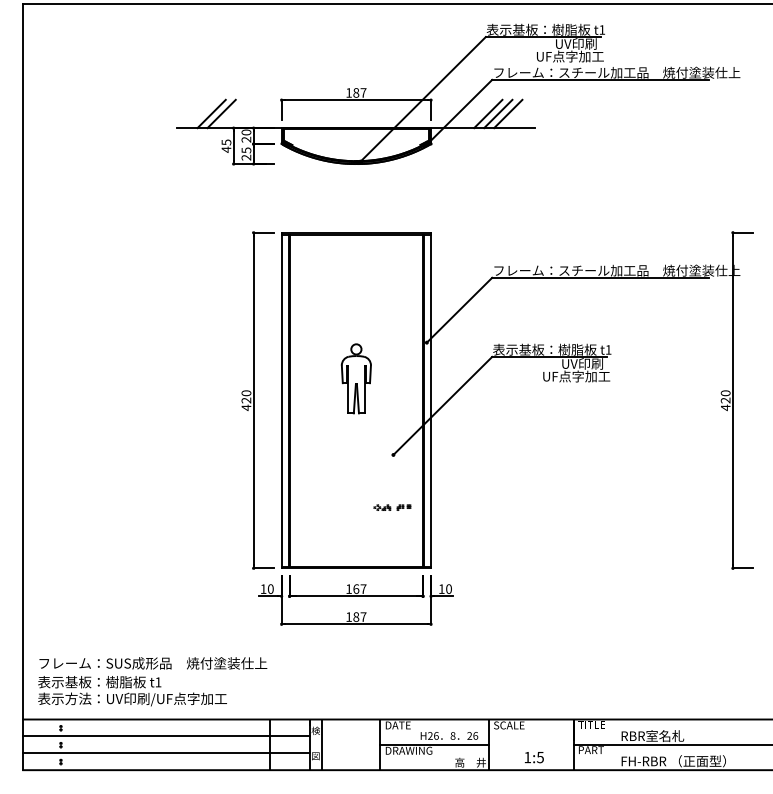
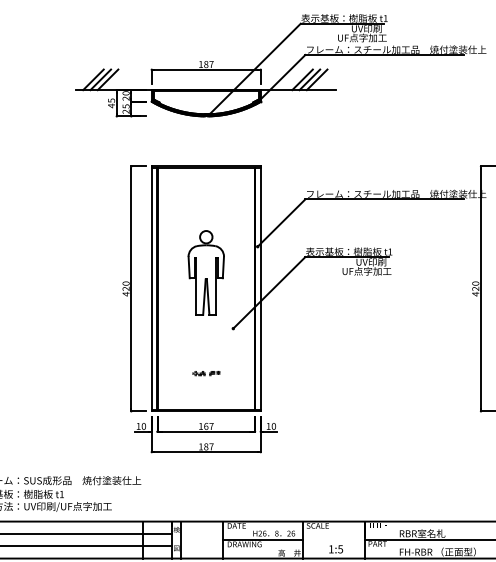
line: (201, 113) -> (93, 79), added
part: (356, 378) -> (206, 272), size x1.67
part: (392, 507) -> (206, 373), moved

